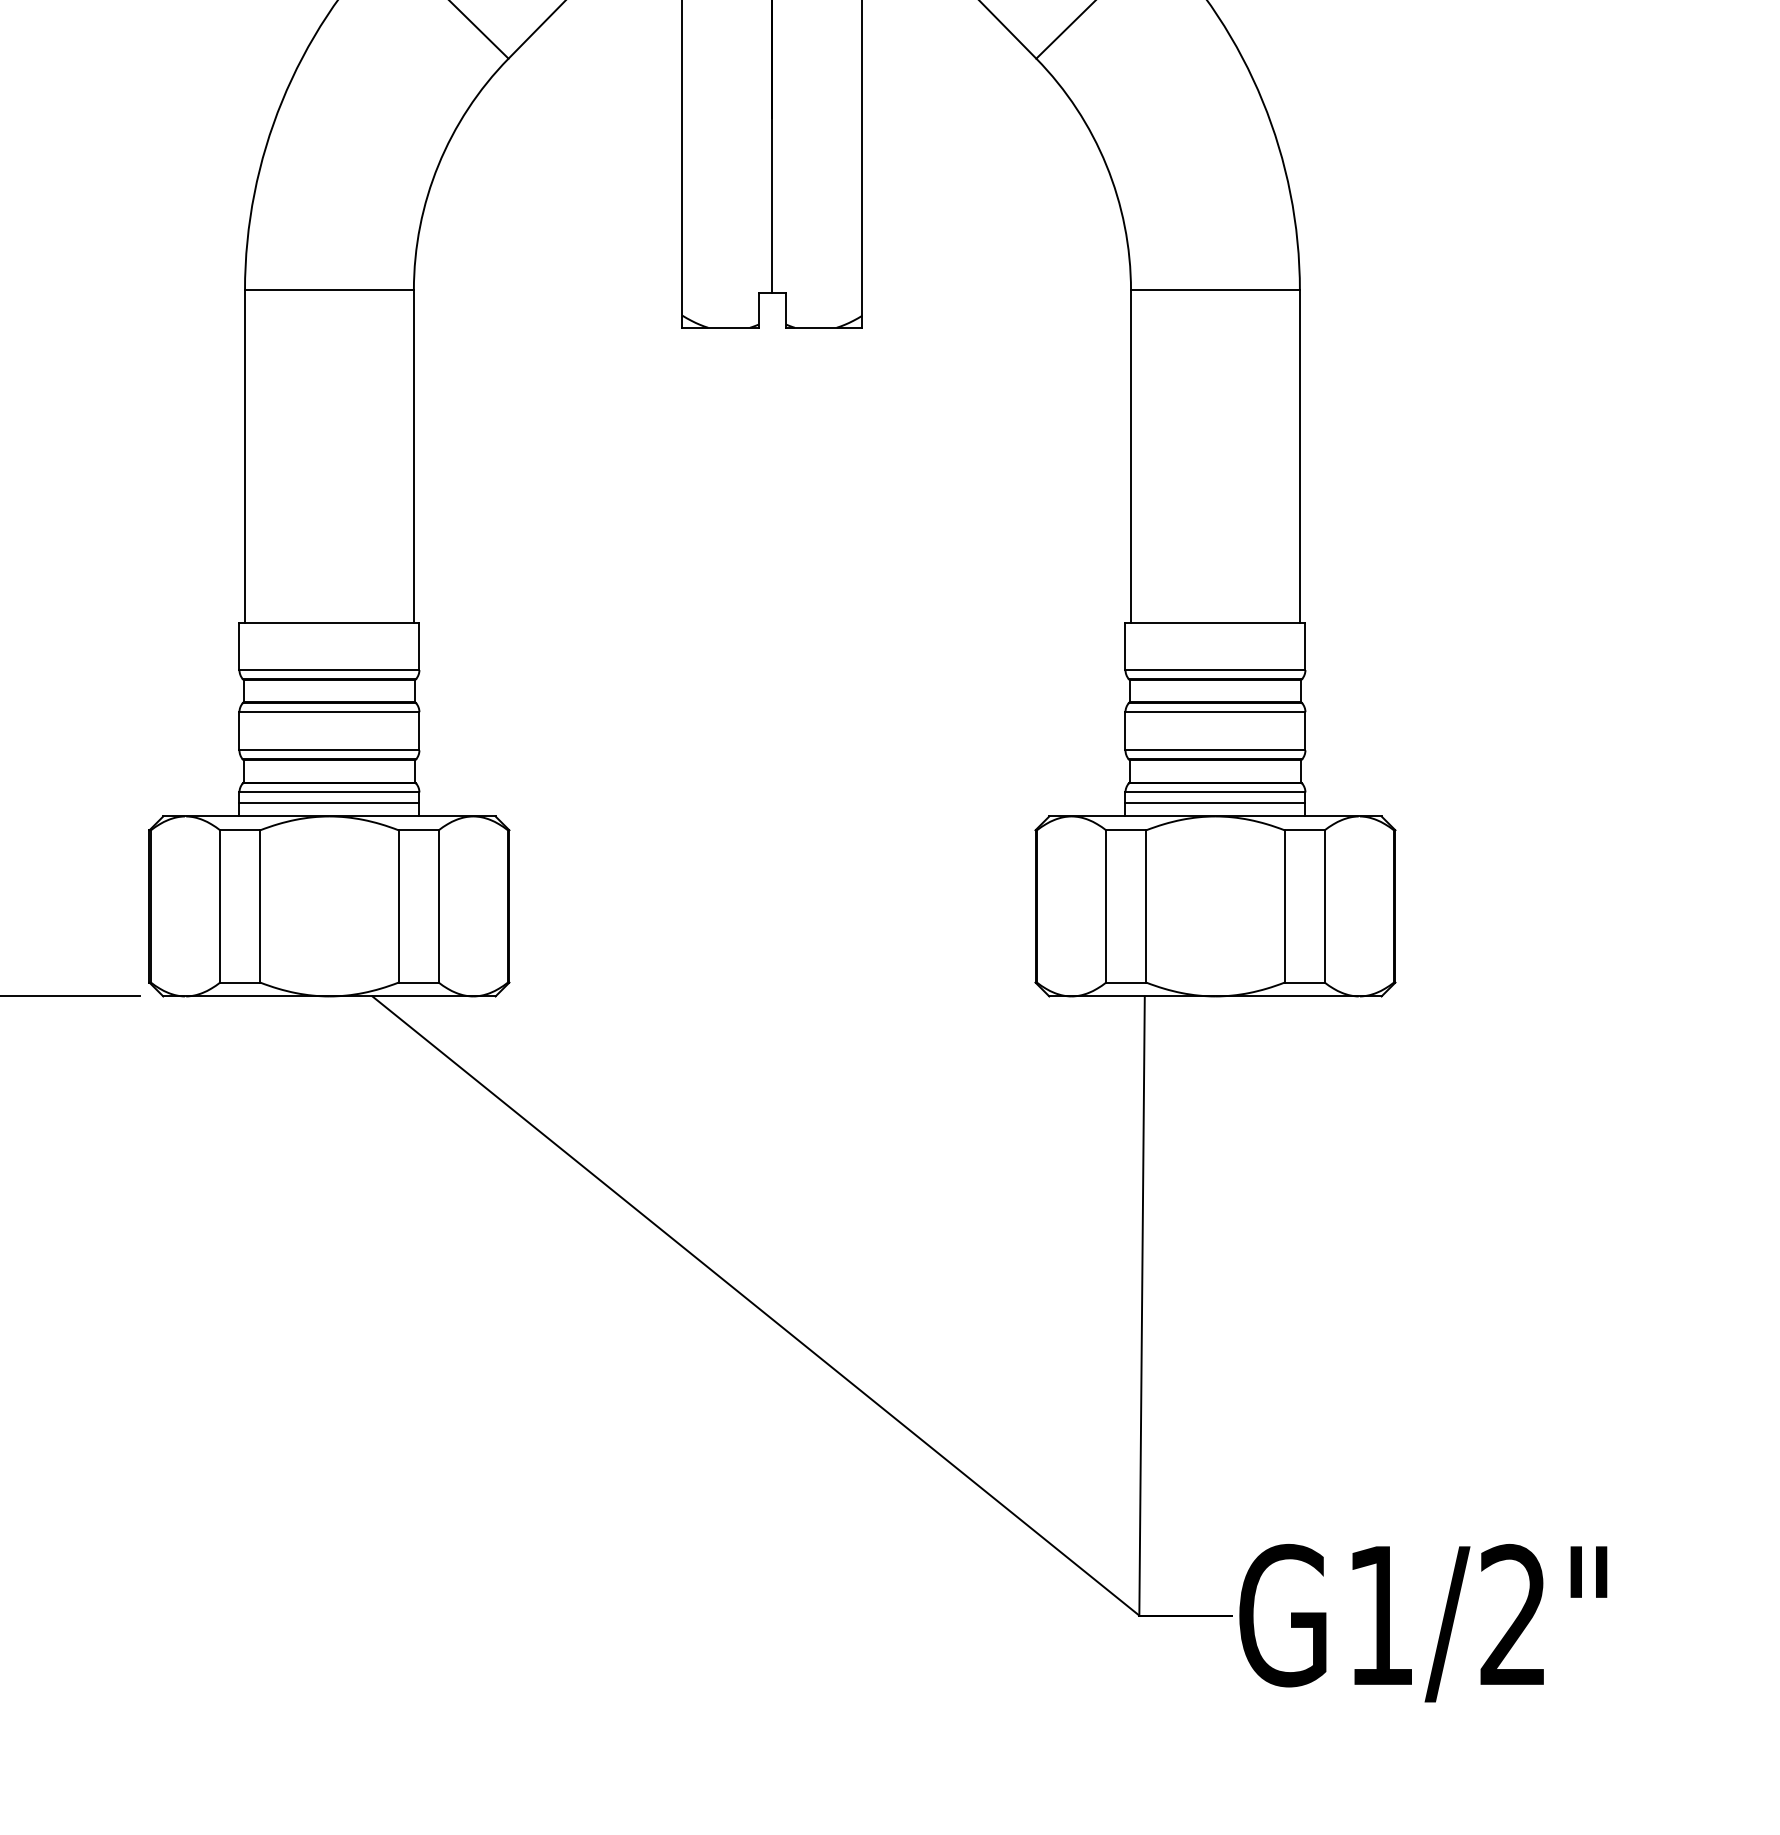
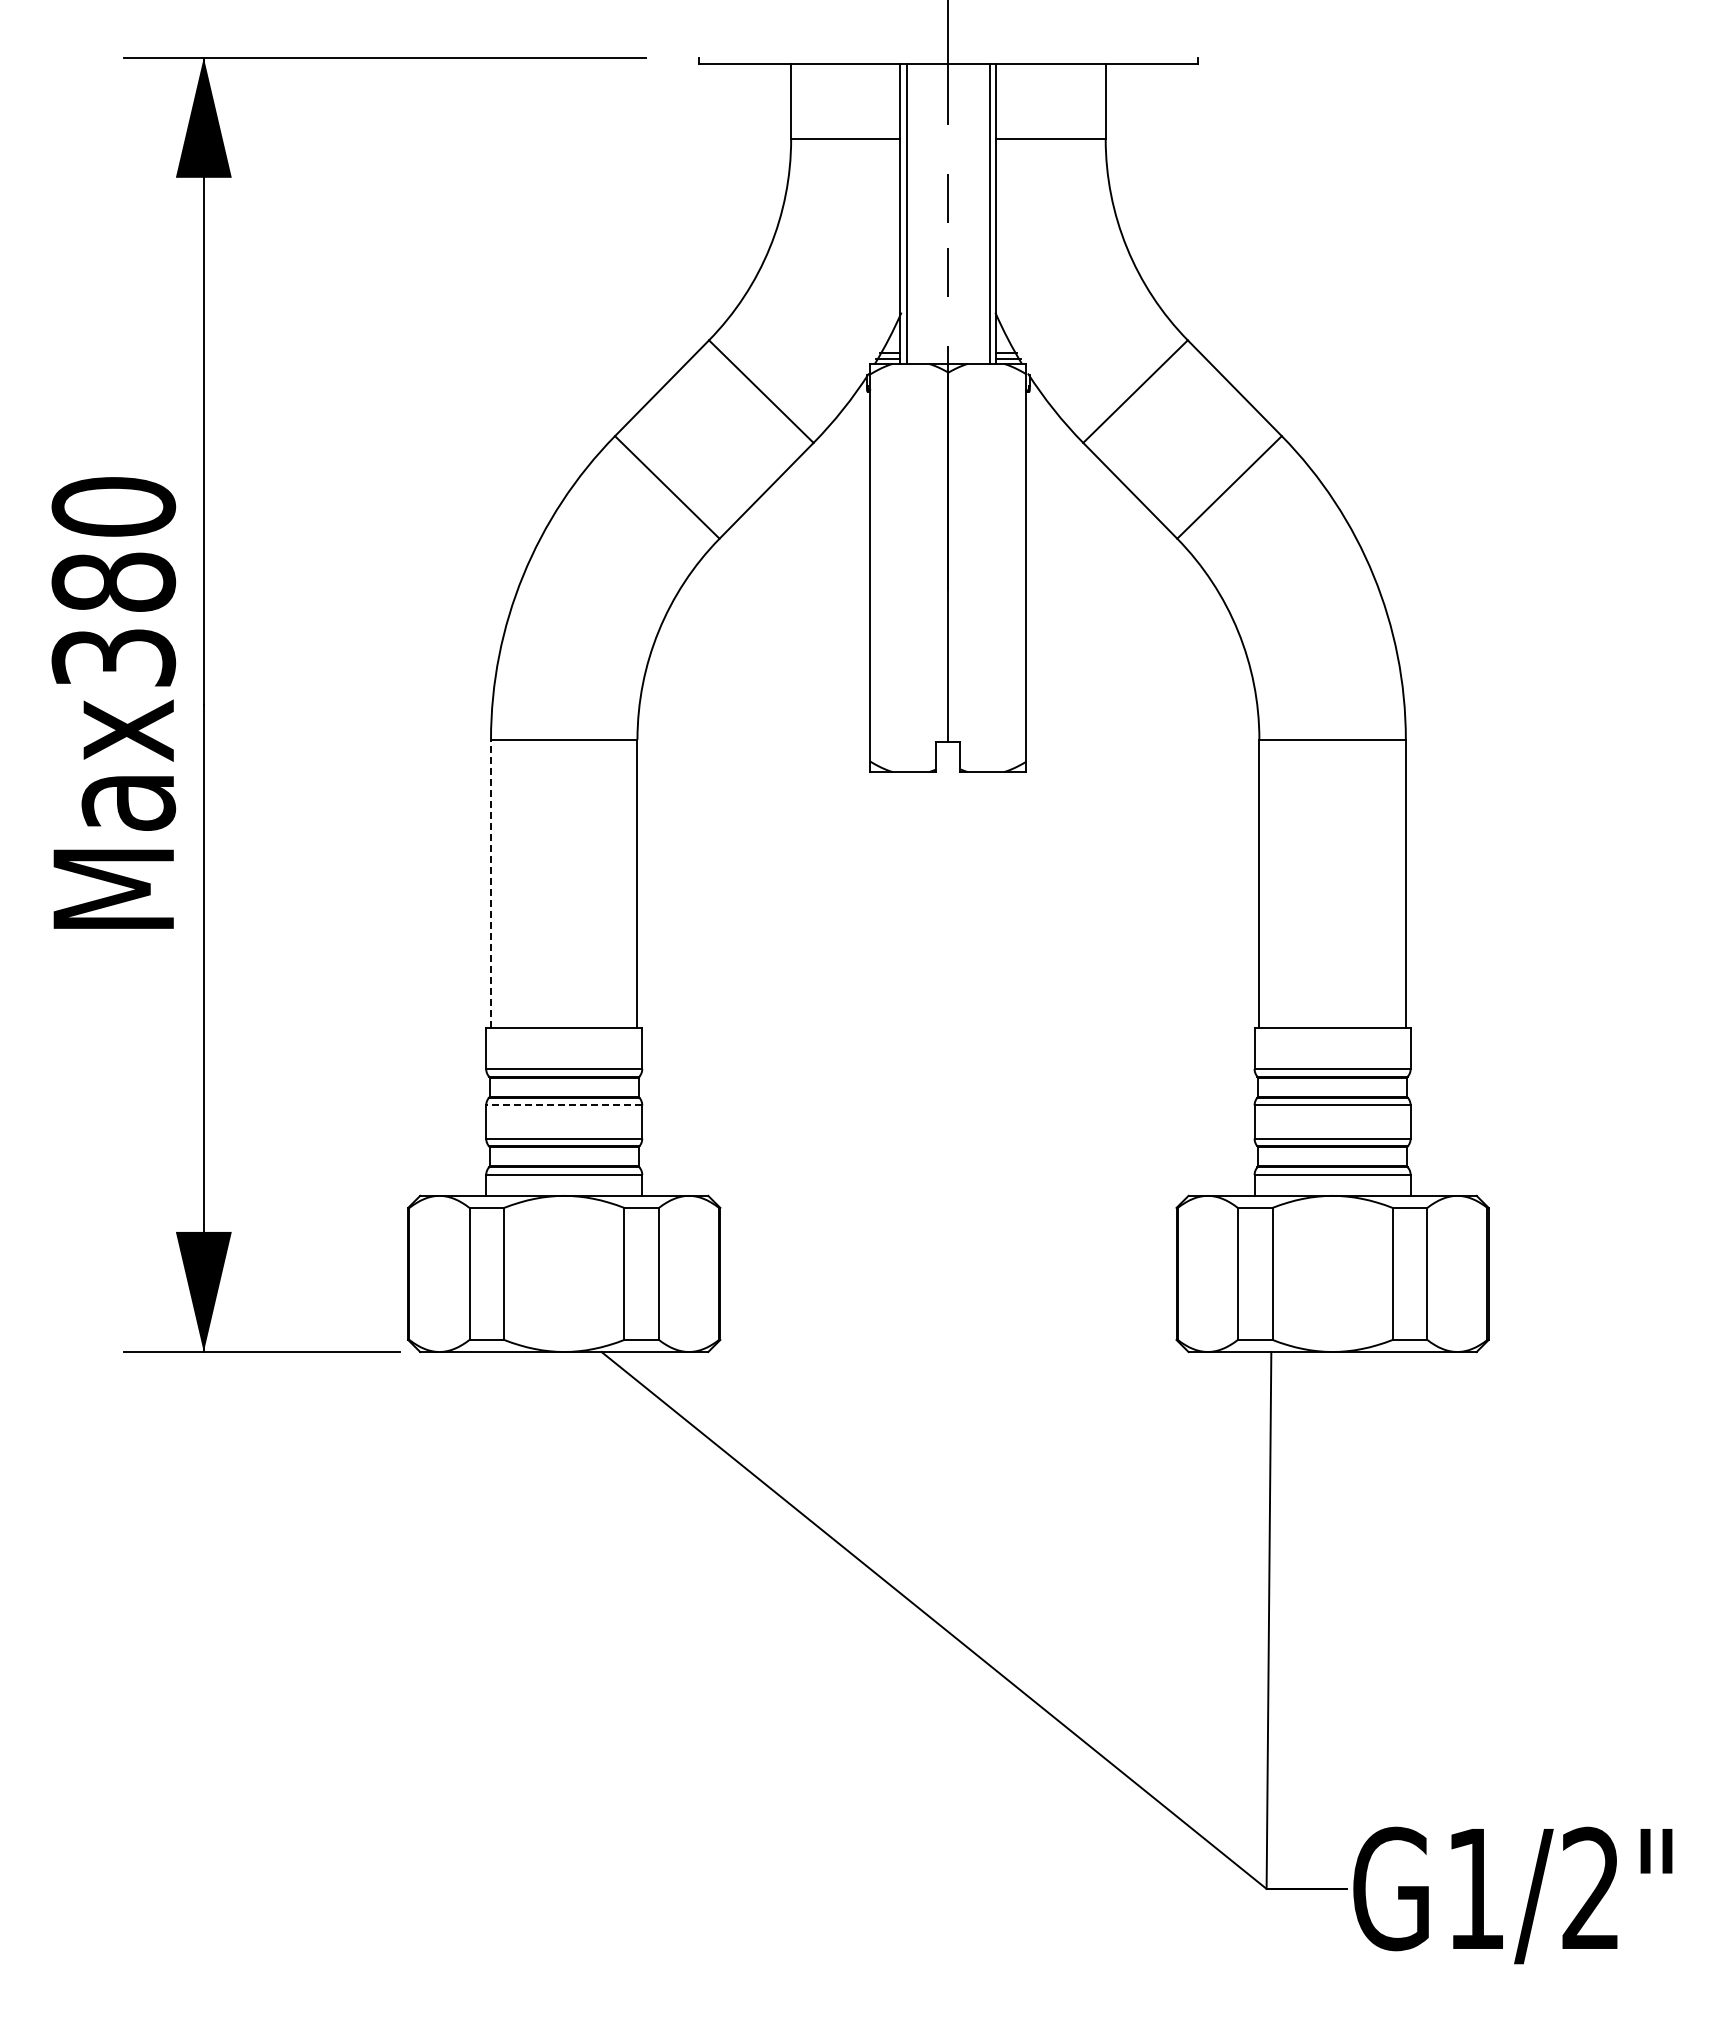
line: (245, 456) -> (491, 883), solid -> dashed
line: (328, 712) -> (563, 1105), solid -> dashed
line: (329, 802) -> (564, 1183), removed
line: (1215, 802) -> (1332, 1183), removed

